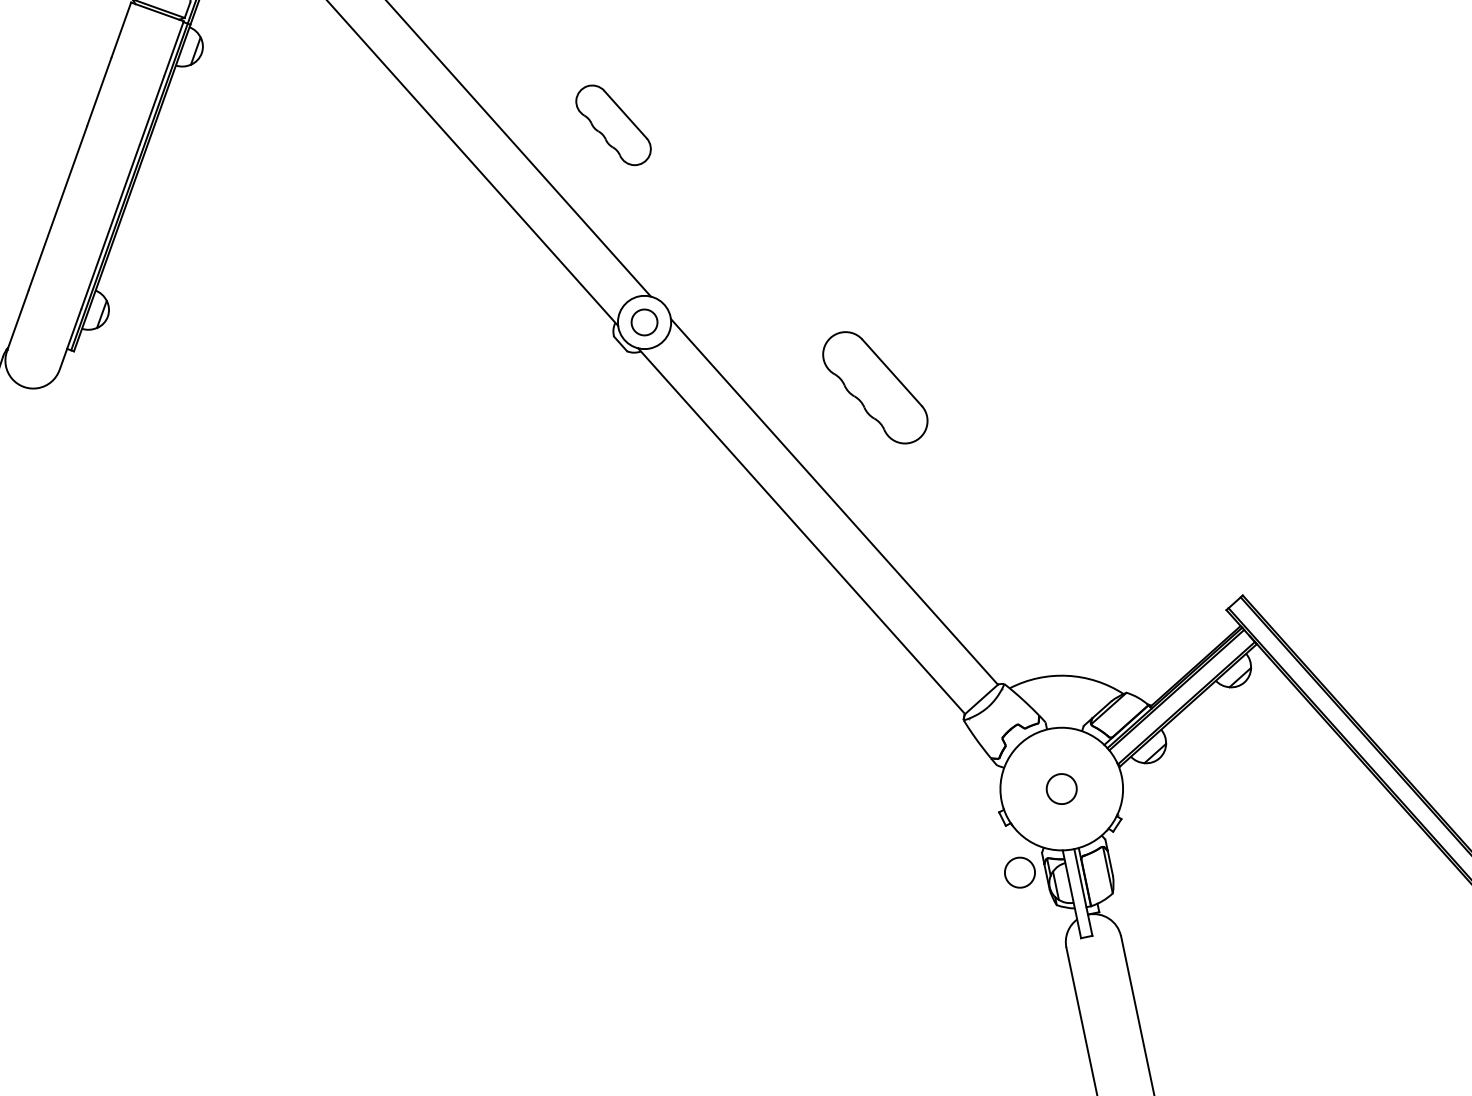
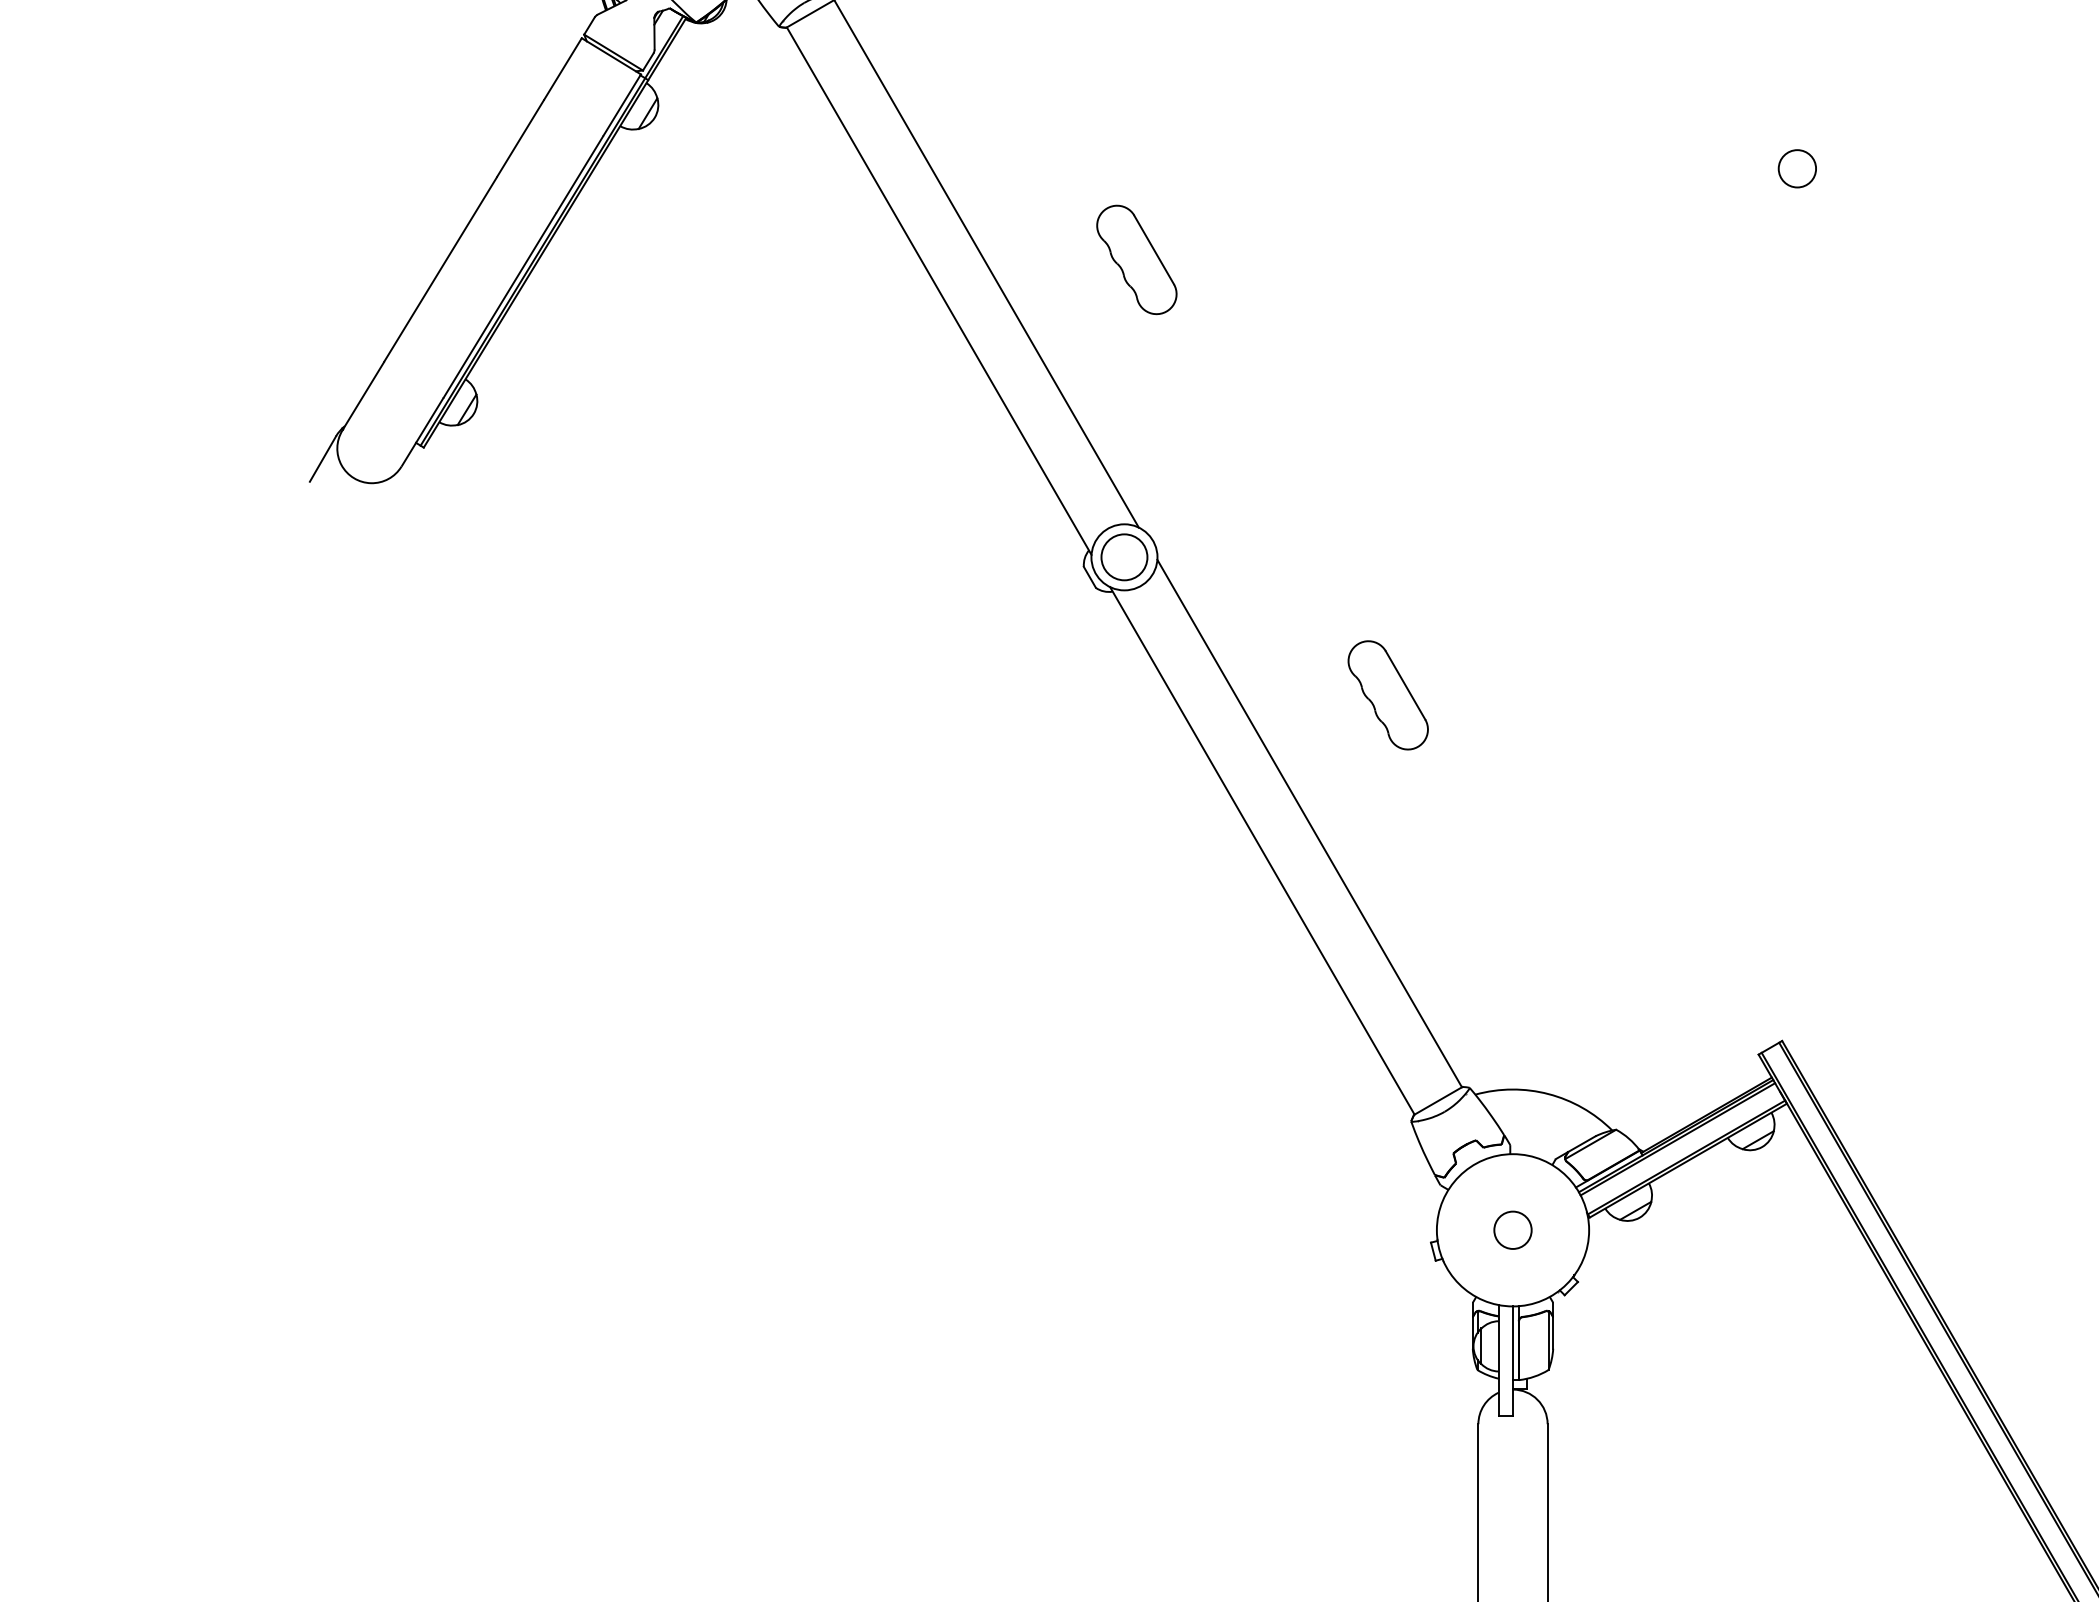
part: (613, 125) -> (1136, 259), moved
circle: (644, 322) -> (1124, 557), size x1.43
part: (874, 388) -> (1387, 695), size x0.71
circle: (1019, 872) -> (1440, 1320), removed

